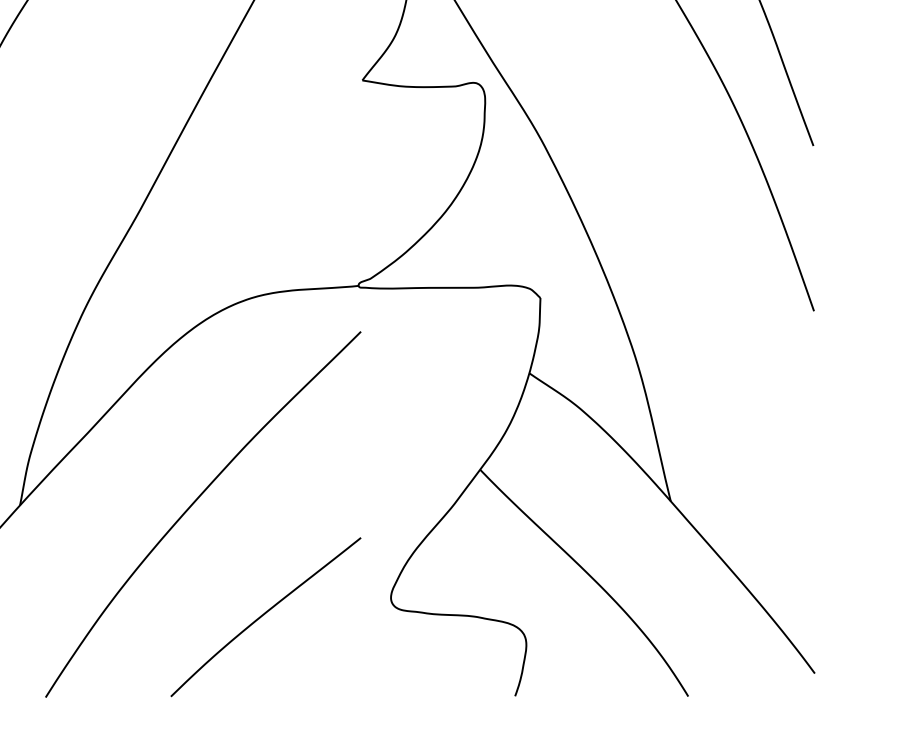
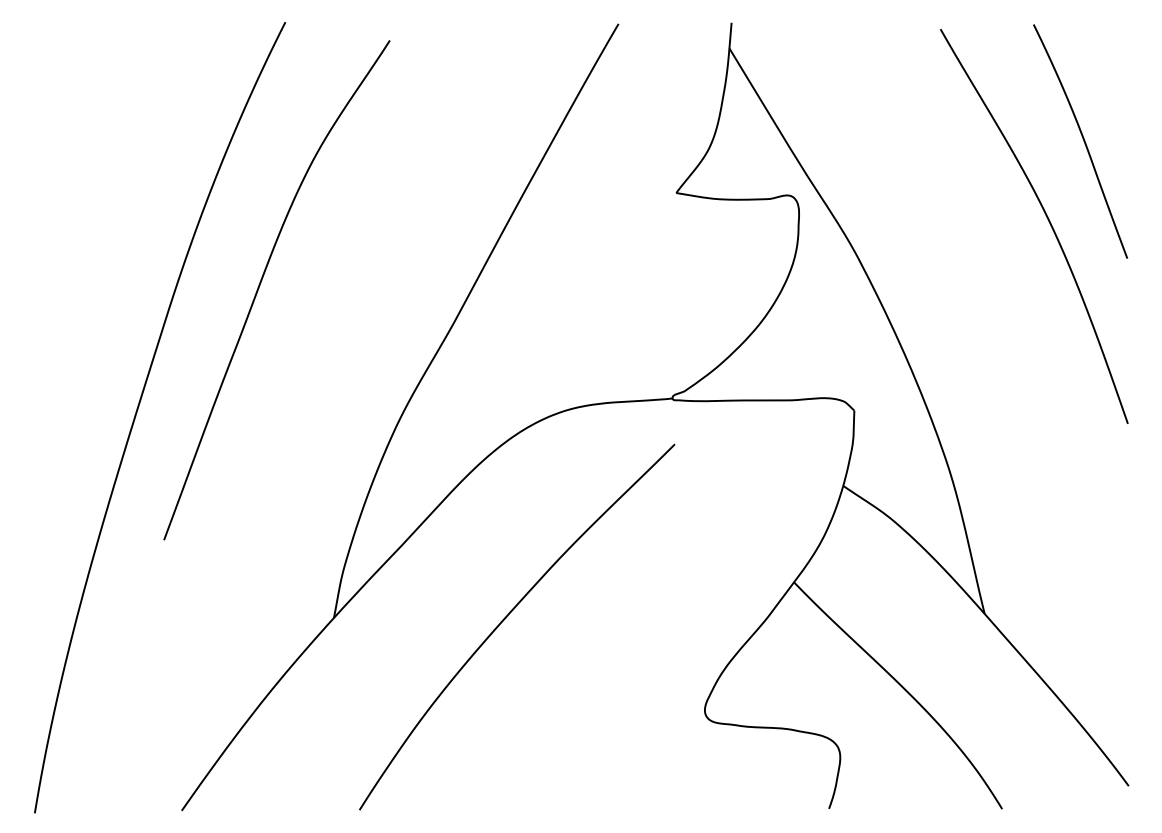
curve: (264, 614) -> (578, 727), removed

